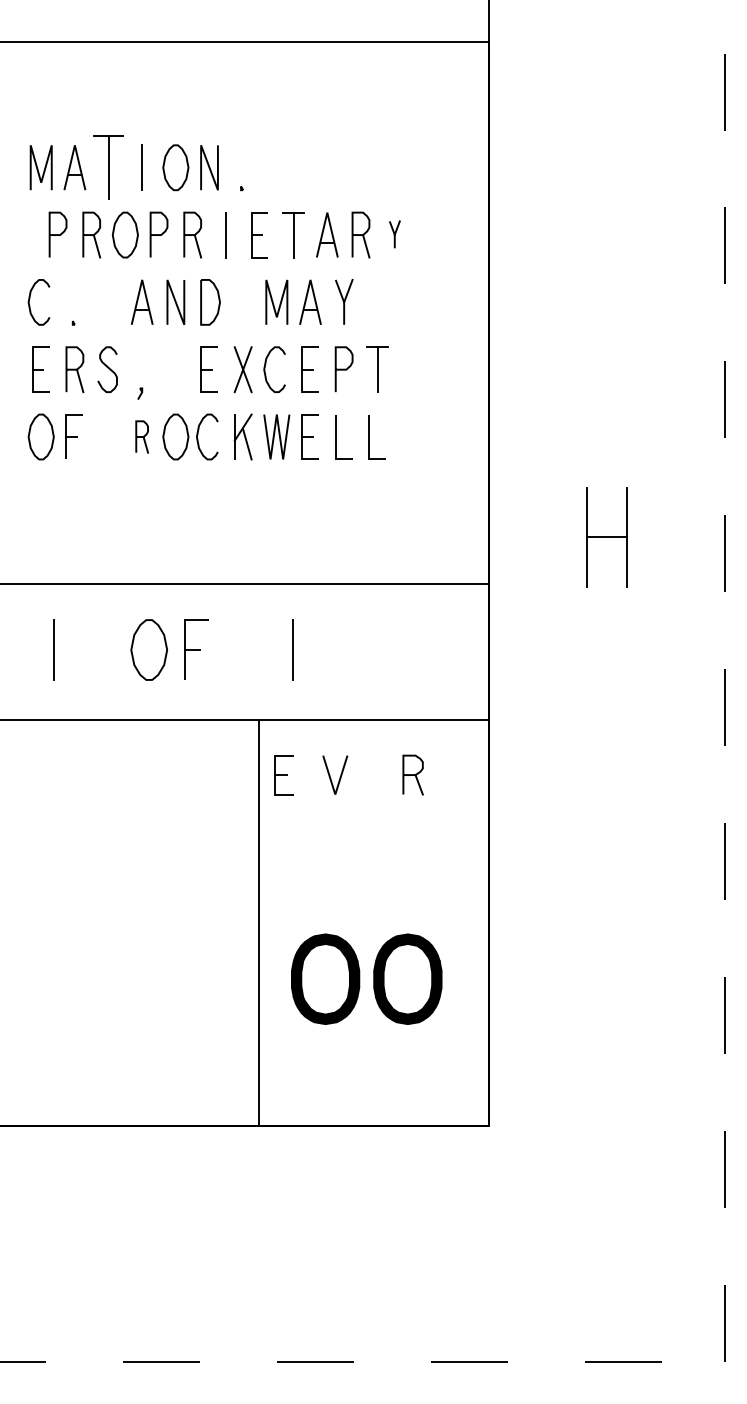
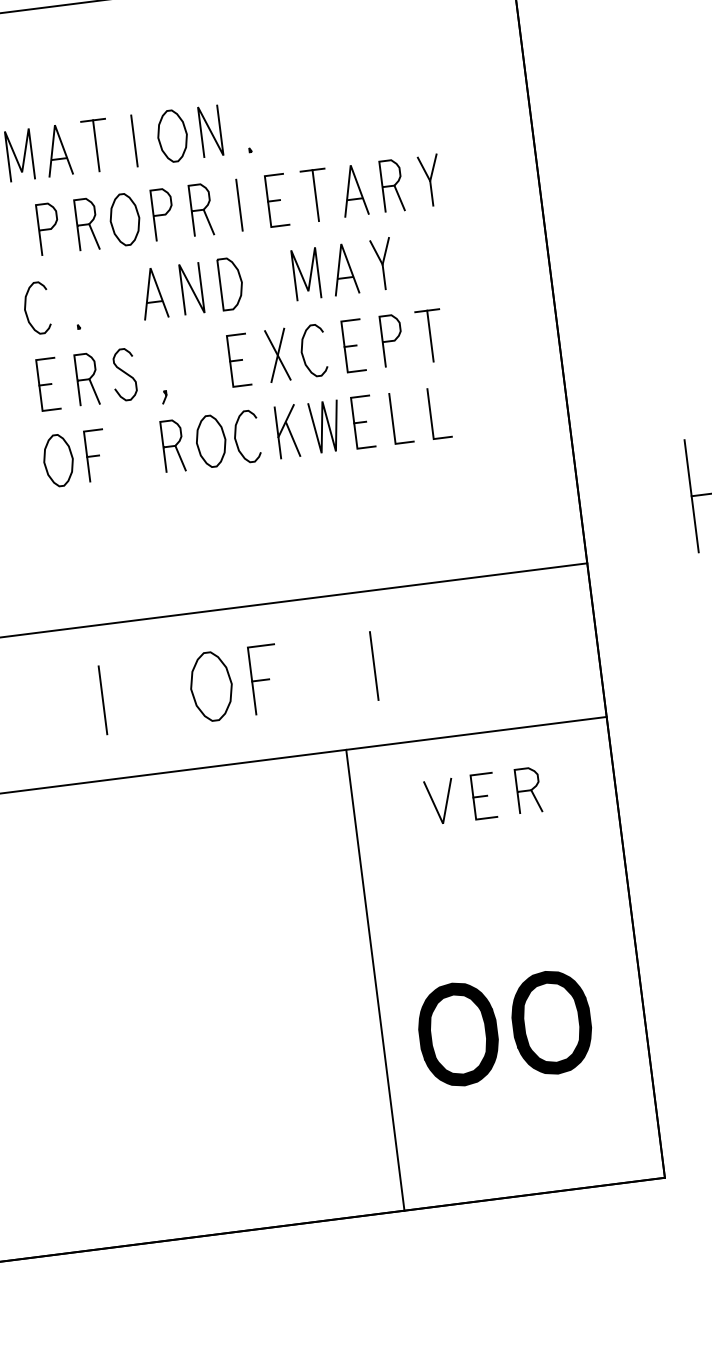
part: (108, 167) -> (96, 145), size x0.71
part: (394, 234) -> (429, 180), size x1.67
part: (141, 436) -> (172, 445), size x1.43
part: (283, 775) -> (483, 796), moved

